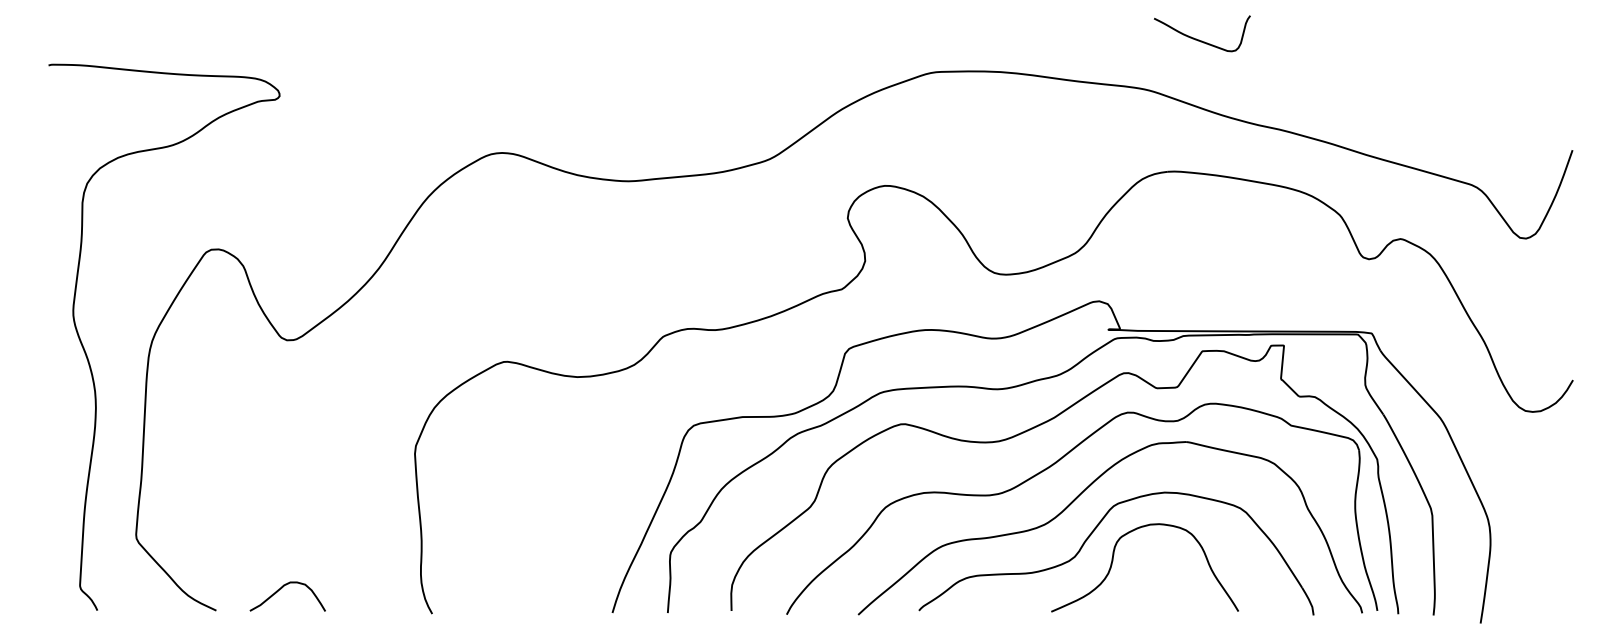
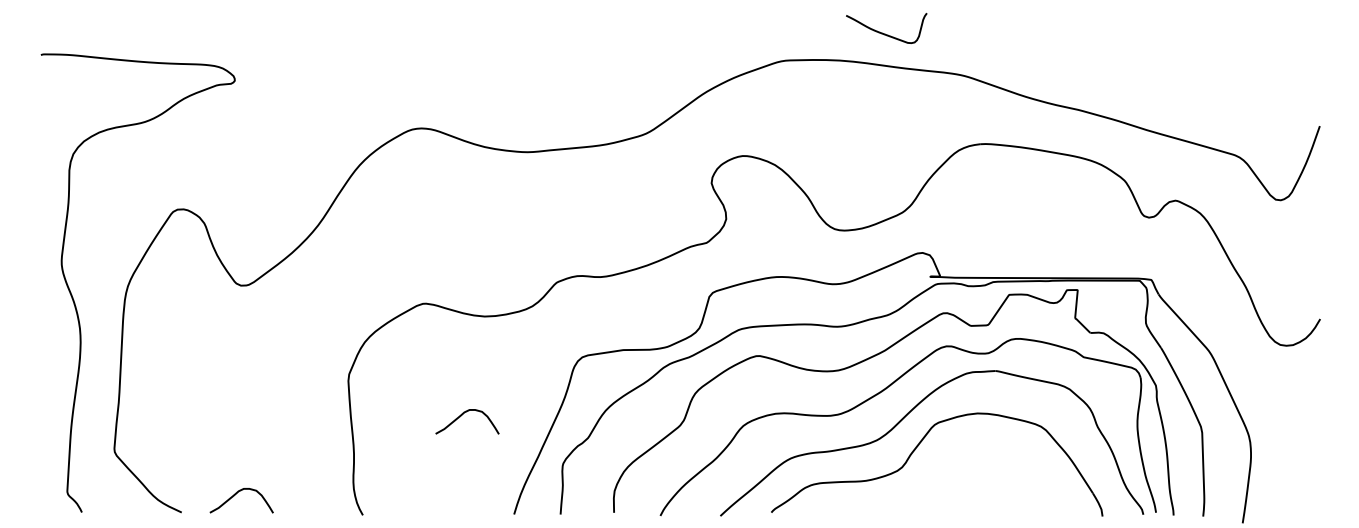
curve: (1199, 39) -> (884, 33), moved
curve: (550, 495) -> (462, 415), added
curve: (1113, 561) -> (934, 471), removed

